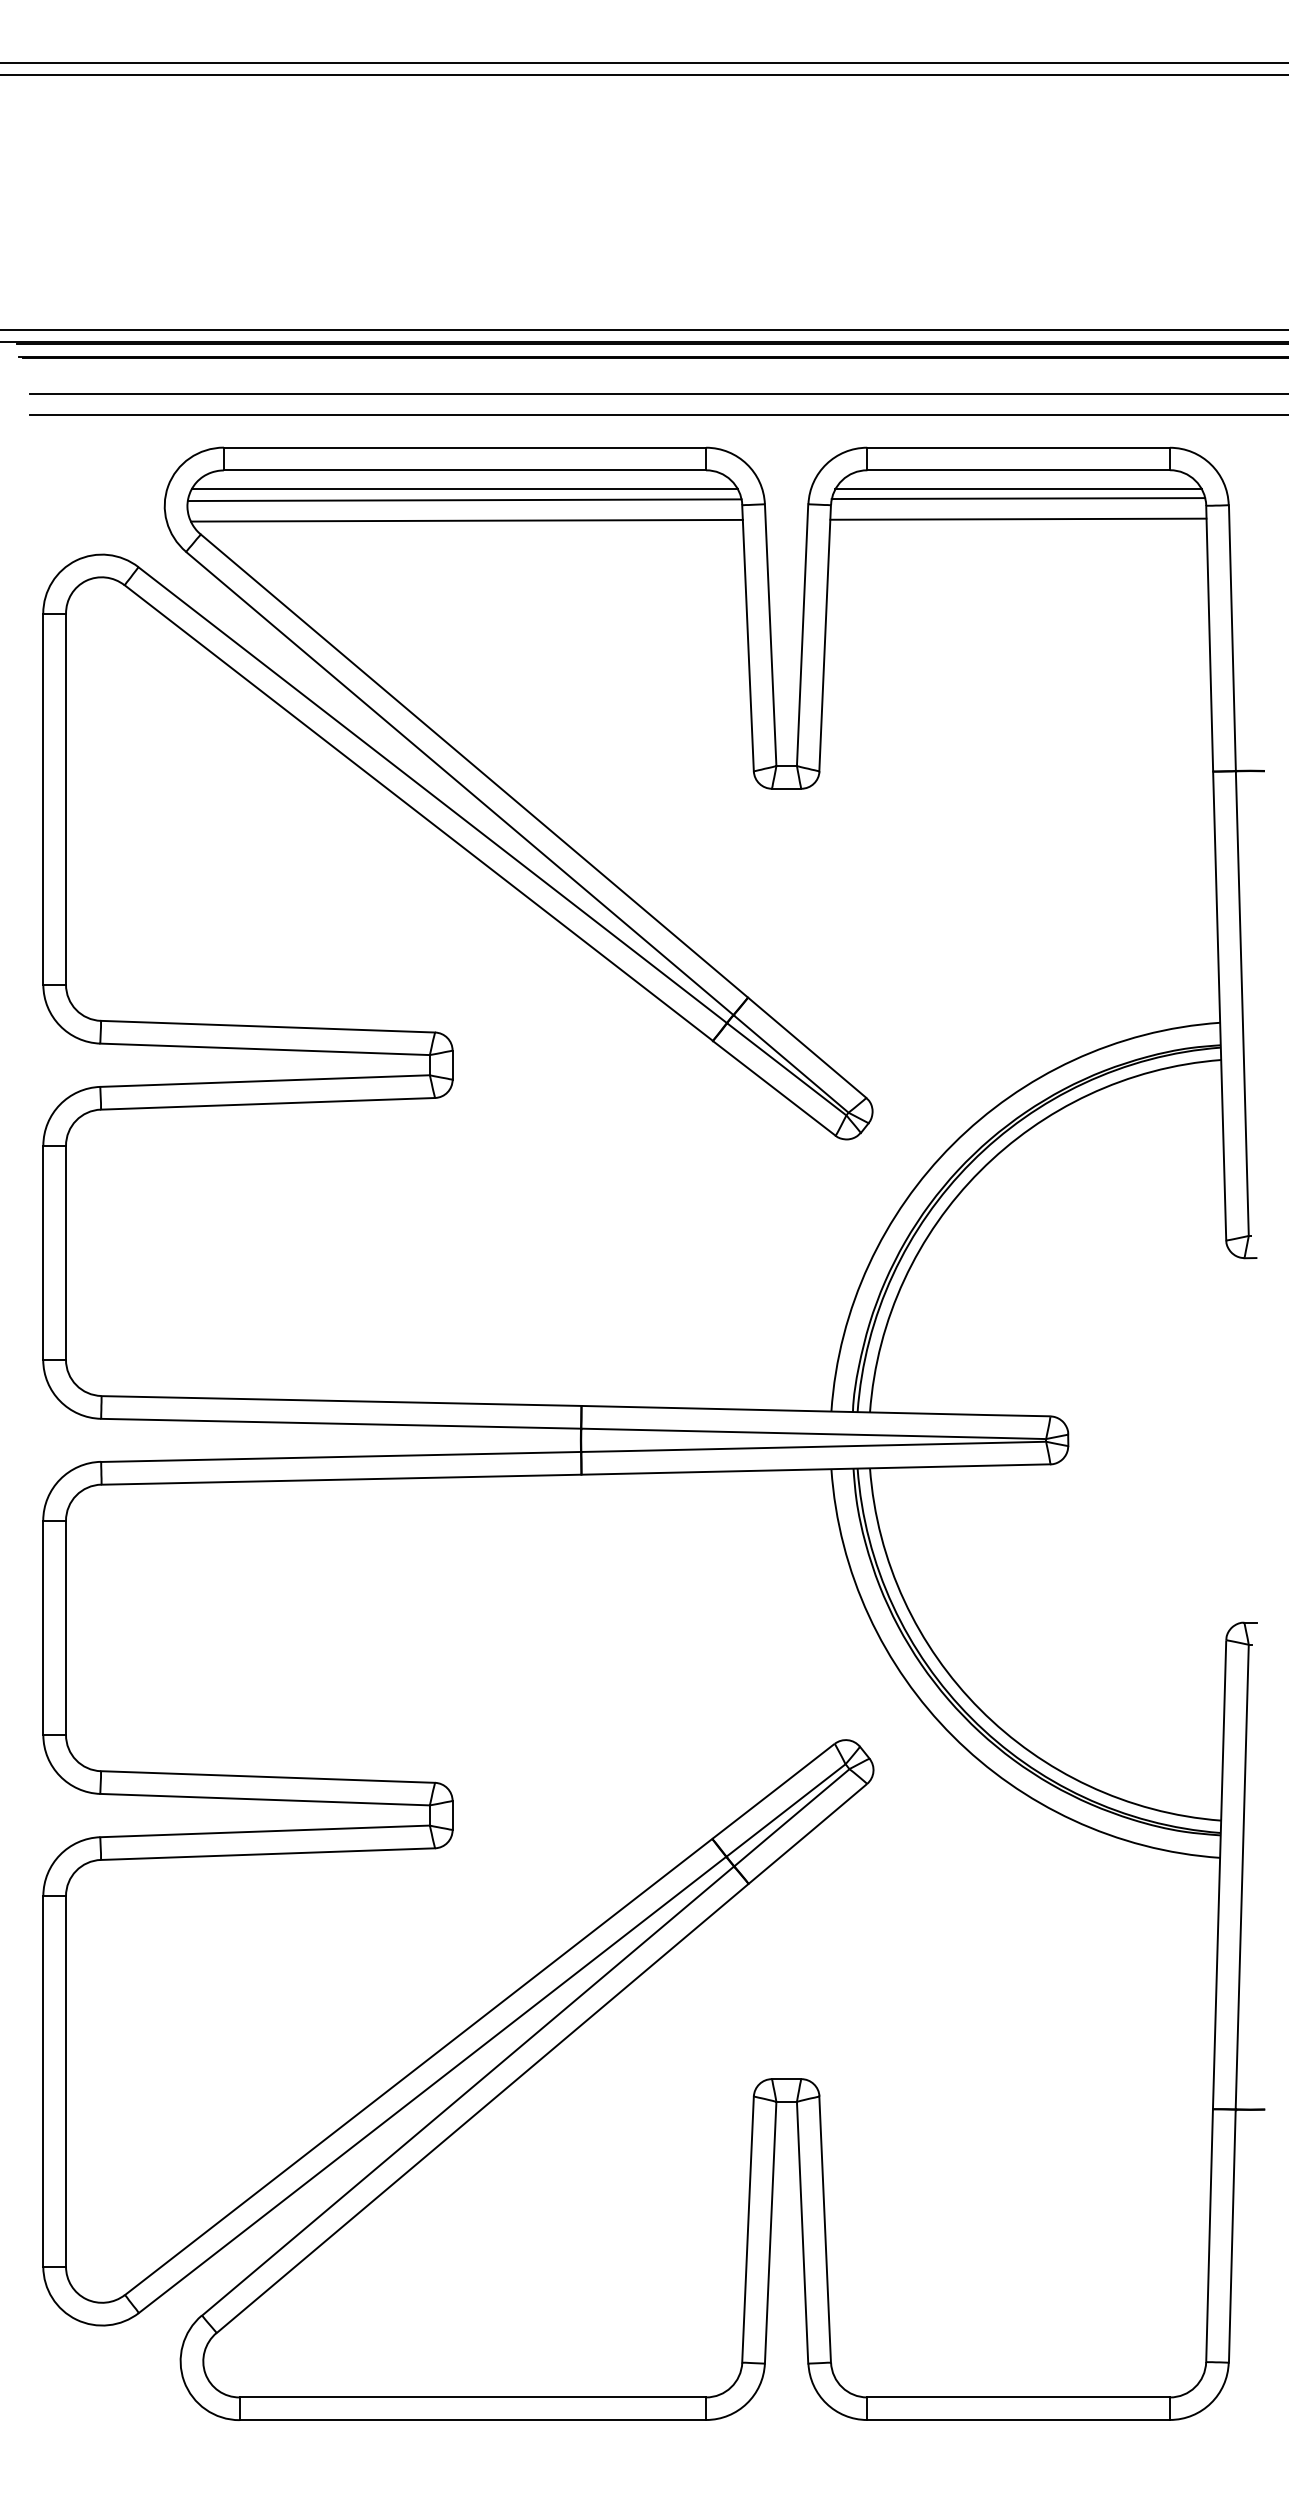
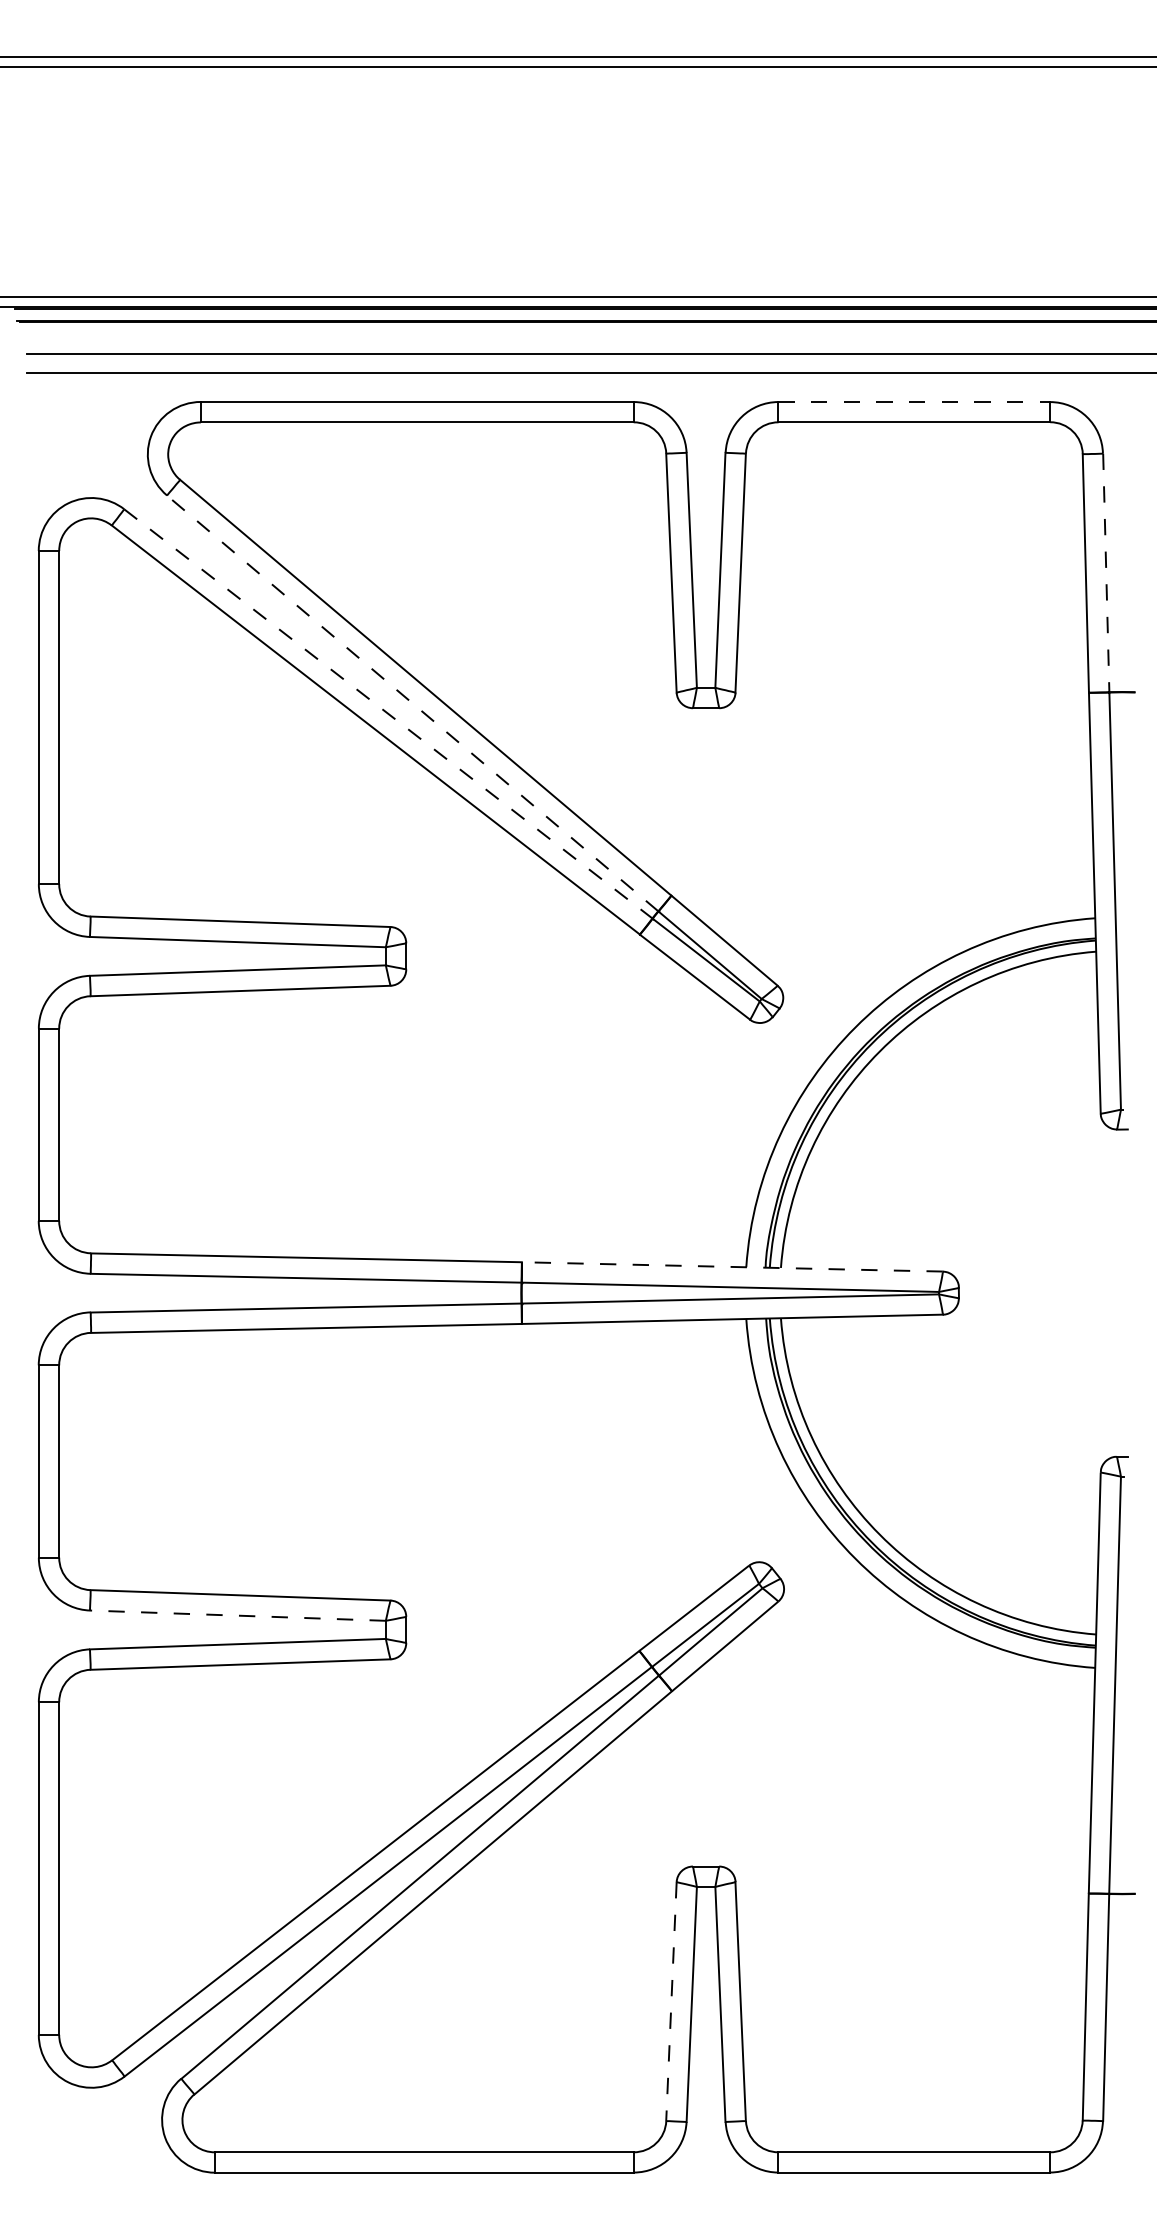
line: (1019, 447) -> (915, 401), solid -> dashed
line: (464, 489) -> (416, 439), removed
line: (1018, 489) -> (914, 439), removed
line: (1018, 498) -> (914, 447), removed
line: (464, 500) -> (416, 449), removed
line: (1018, 518) -> (914, 465), removed
line: (466, 520) -> (418, 467), removed
line: (1232, 638) -> (1106, 573), solid -> dashed
line: (459, 783) -> (412, 703), solid -> dashed
line: (433, 795) -> (389, 714), solid -> dashed
line: (816, 1411) -> (732, 1267), solid -> dashed
line: (265, 1799) -> (238, 1615), solid -> dashed
line: (748, 2230) -> (671, 2002), solid -> dashed

